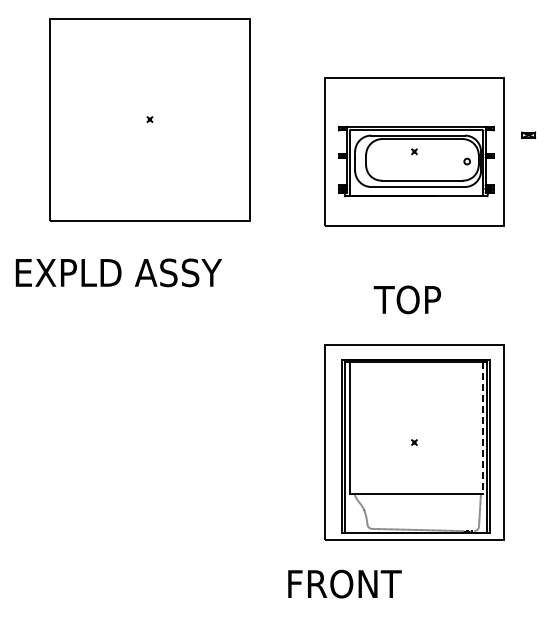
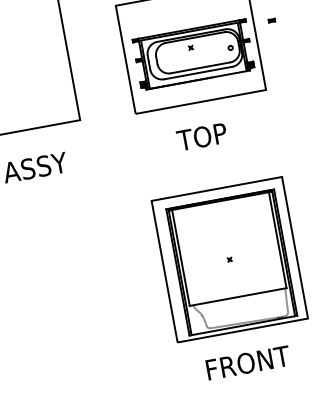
part: (528, 135) -> (271, 20), size x0.62
text: (407, 299) -> (202, 136), moved
line: (482, 428) -> (277, 240), dashed -> solid
text: (344, 583) -> (247, 362), moved

